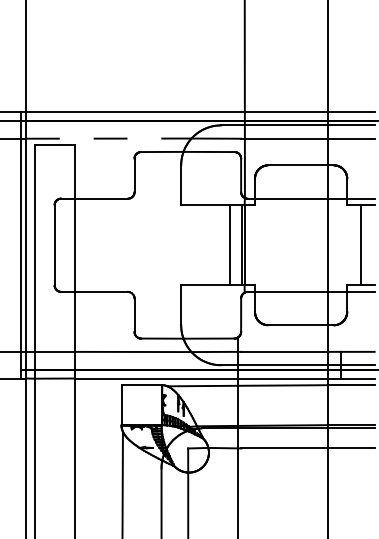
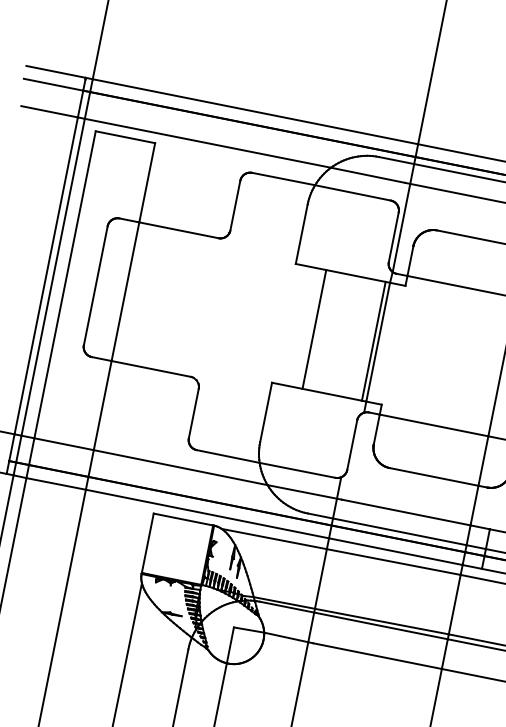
line: (108, 138) -> (207, 143), dashed -> solid
line: (229, 245) -> (314, 329), moved

